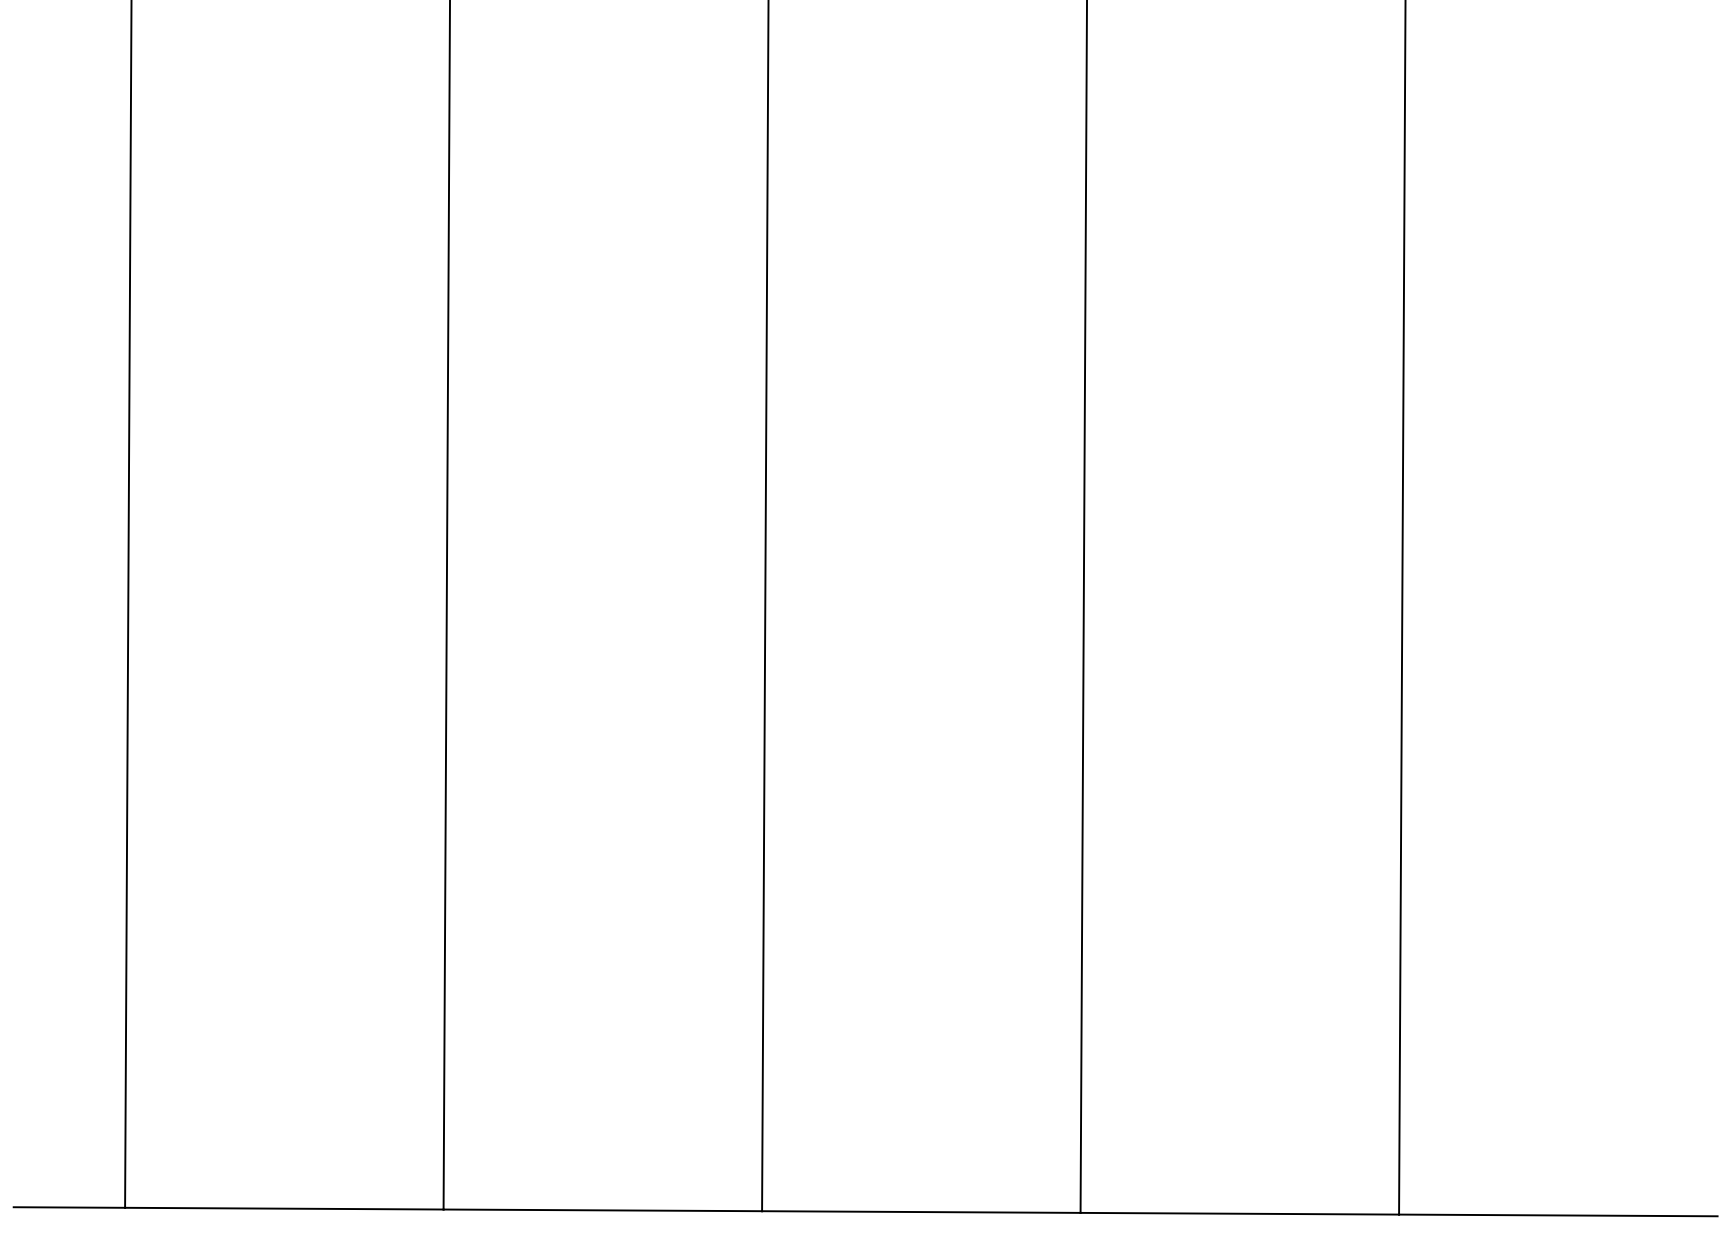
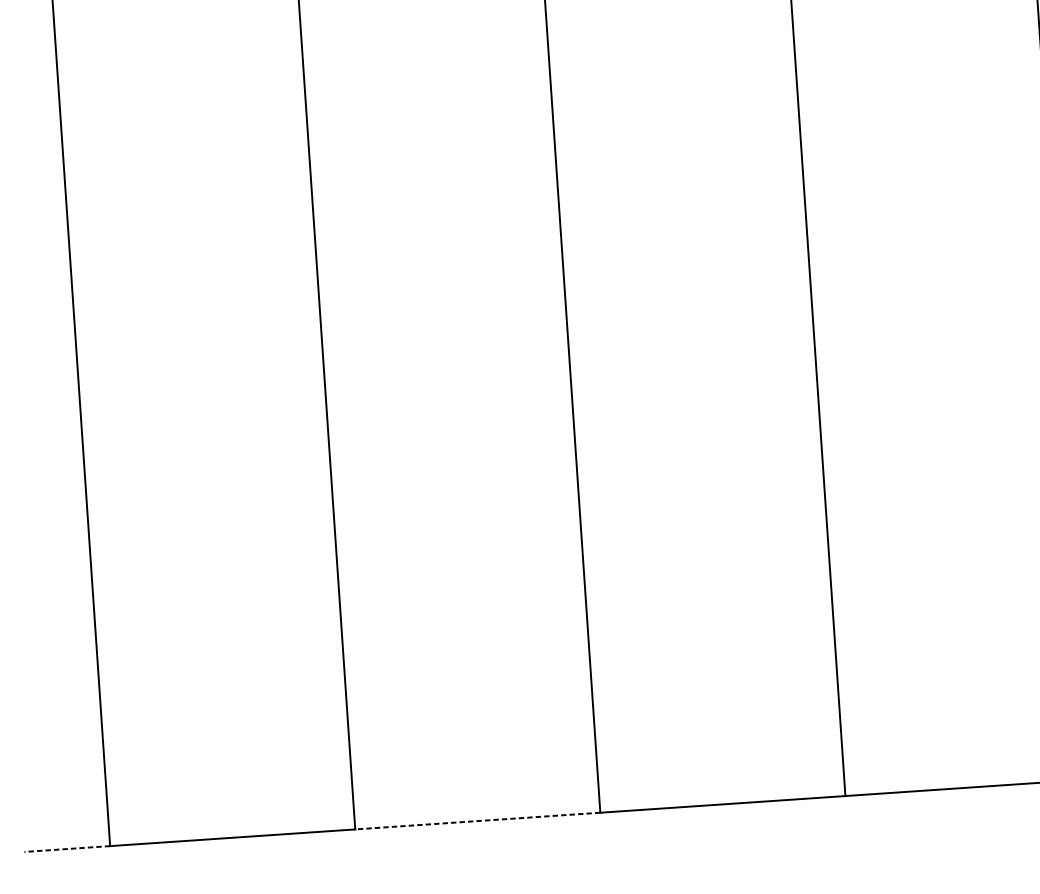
line: (69, 1207) -> (67, 849), solid -> dashed
line: (602, 1210) -> (477, 821), solid -> dashed

